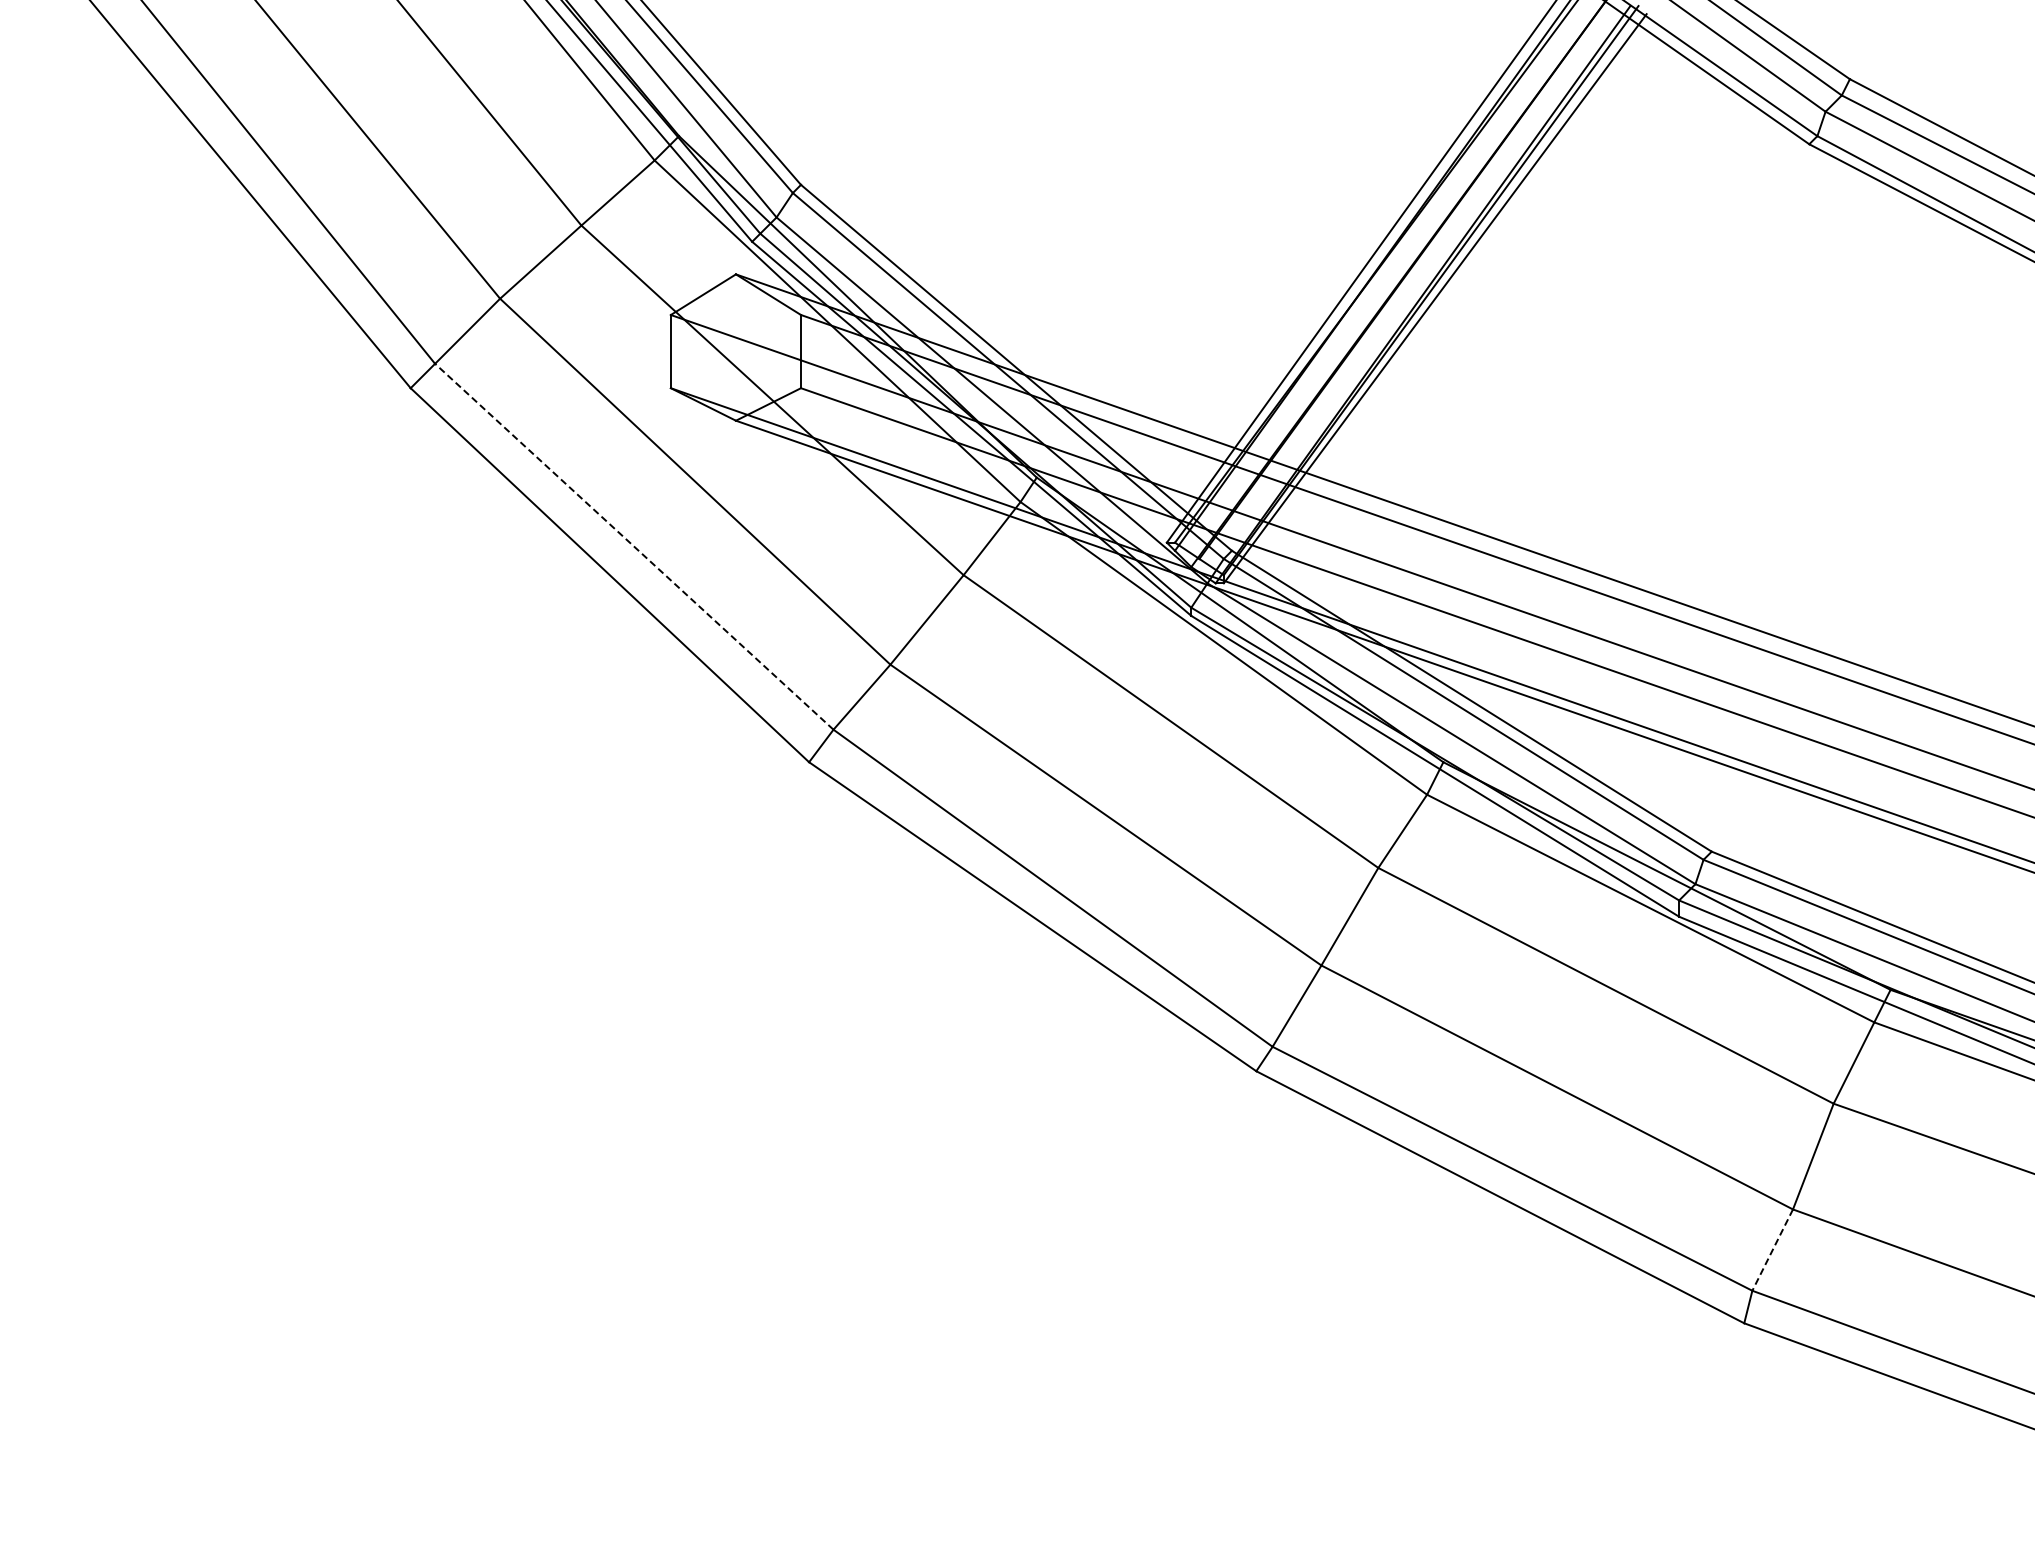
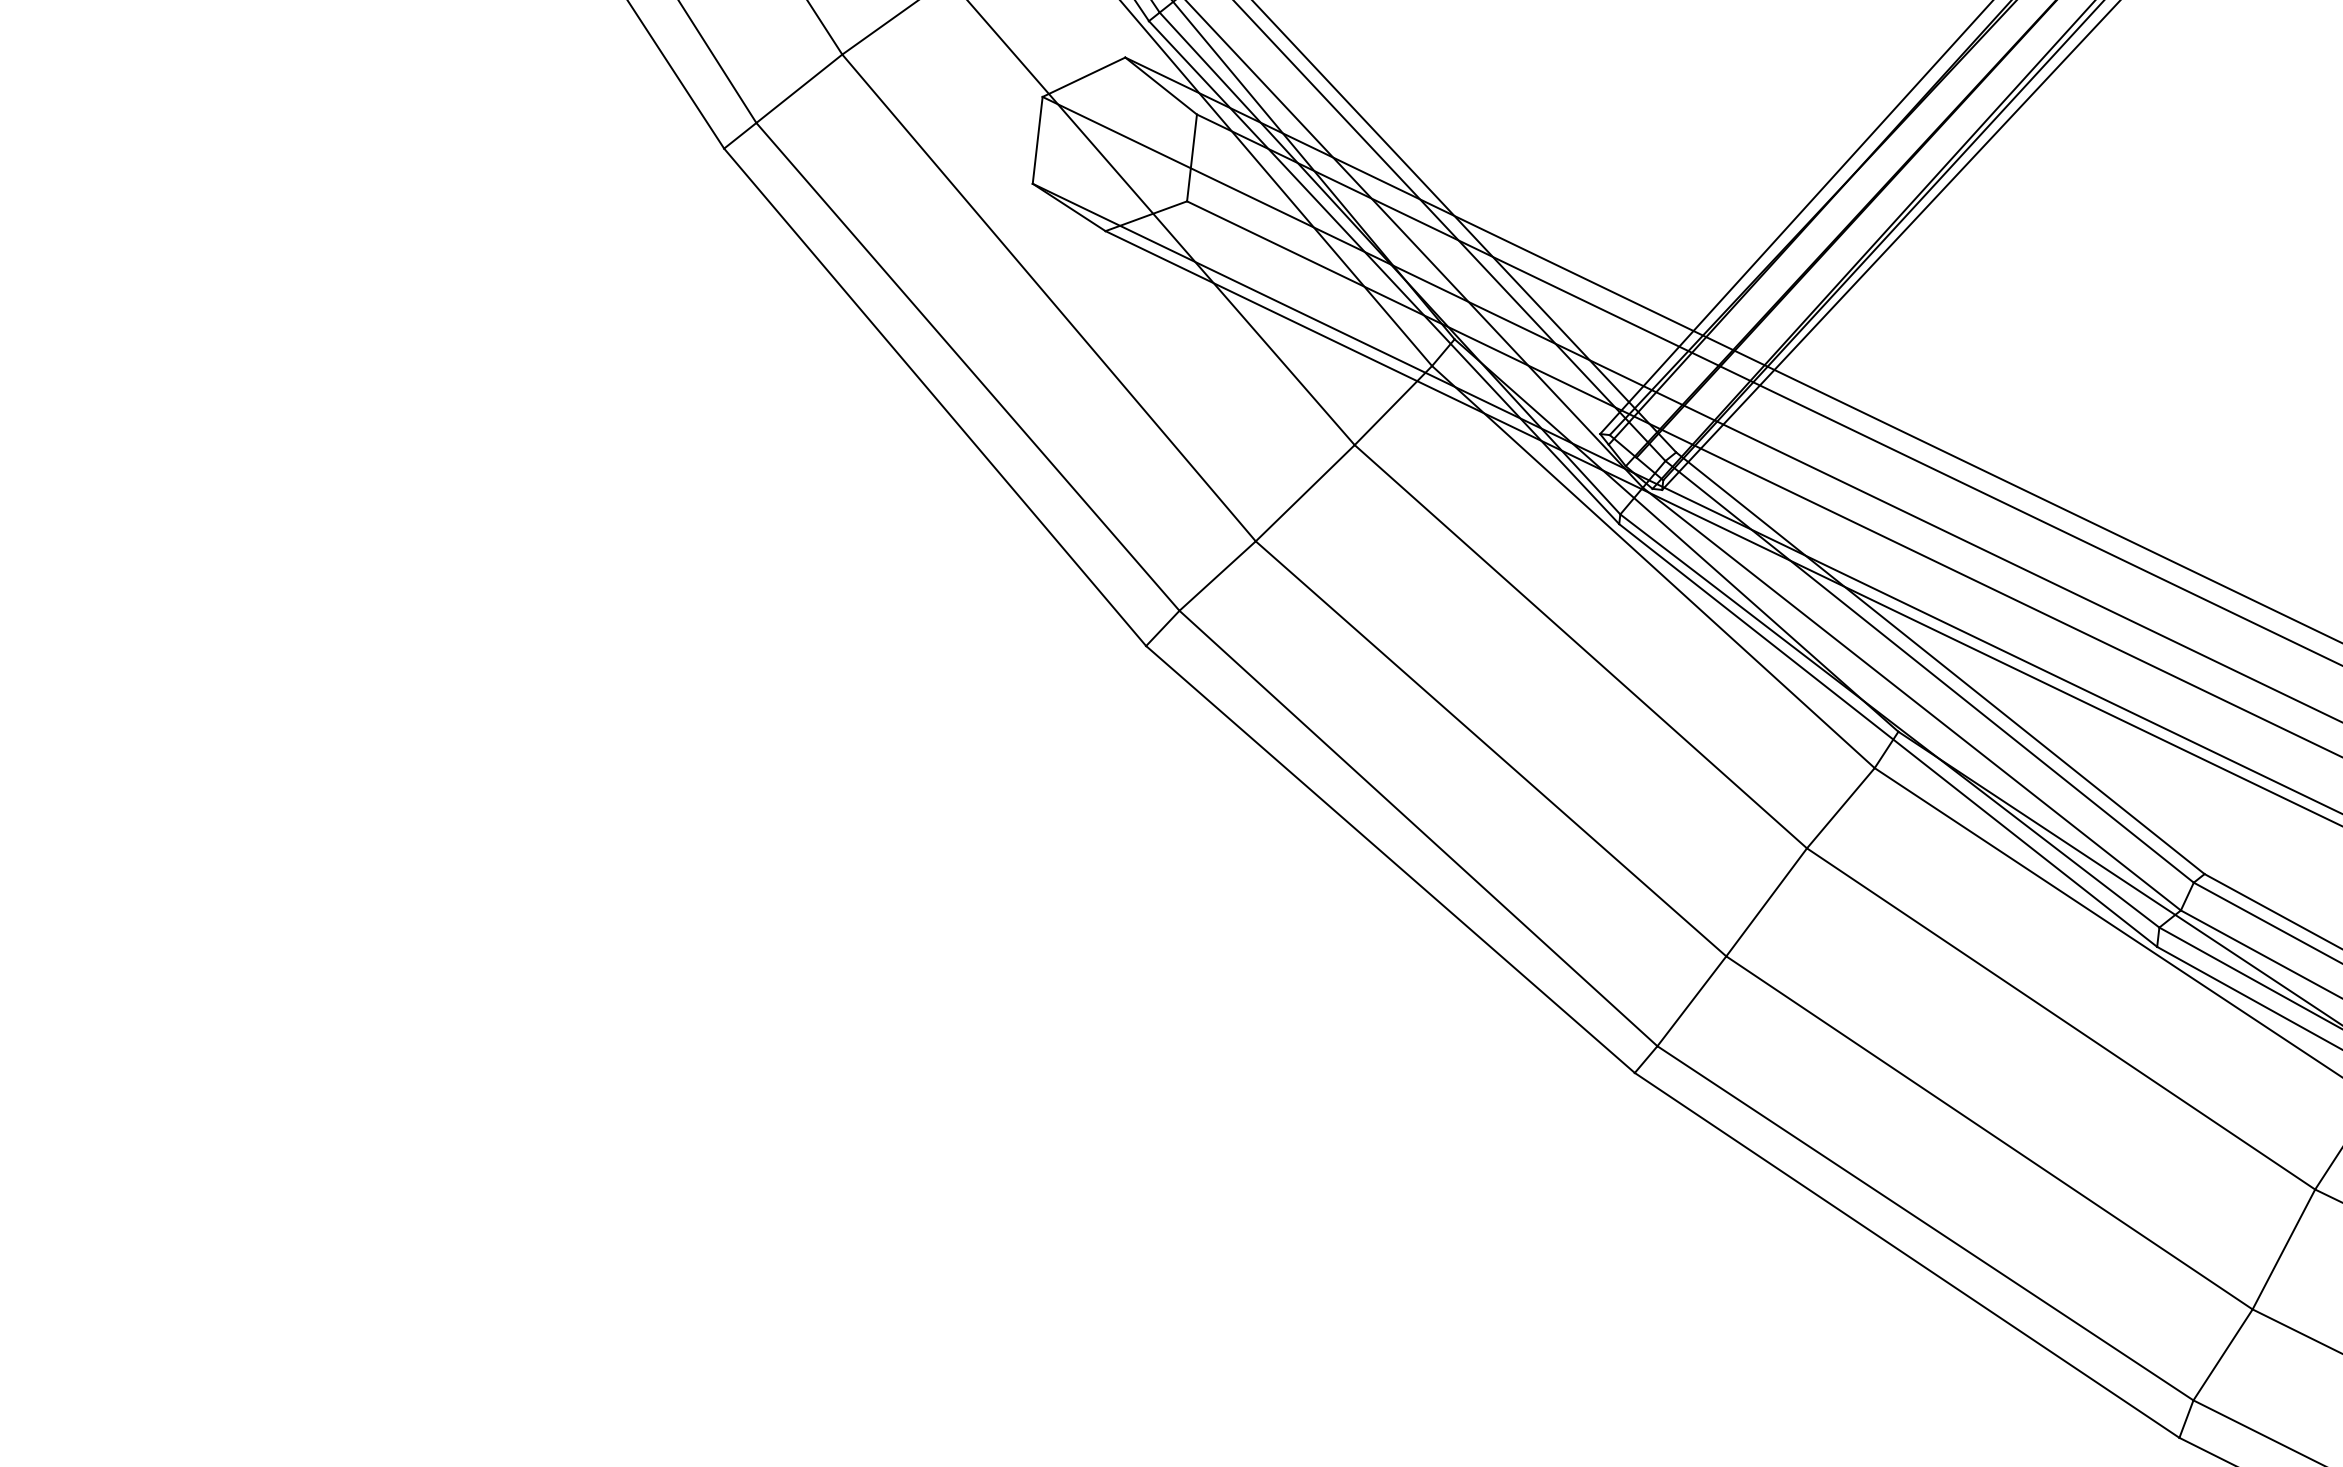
line: (633, 546) -> (967, 366), dashed -> solid
line: (1772, 1250) -> (2222, 1355), dashed -> solid

